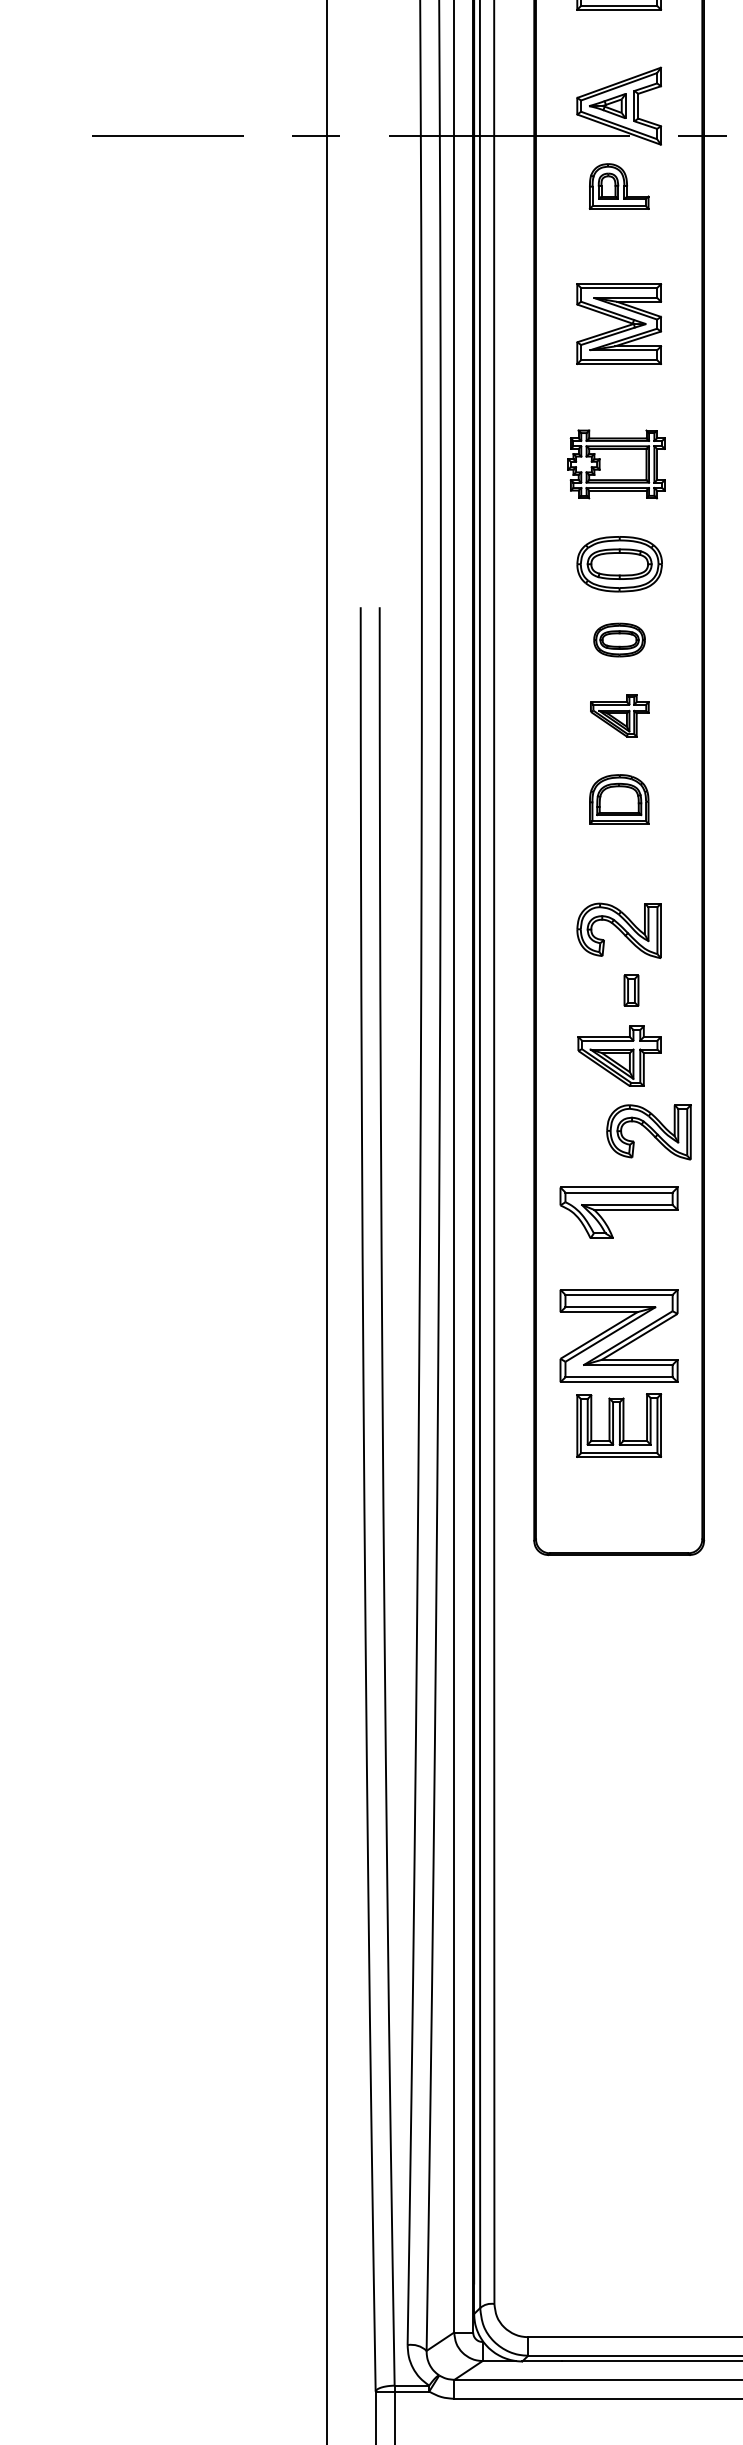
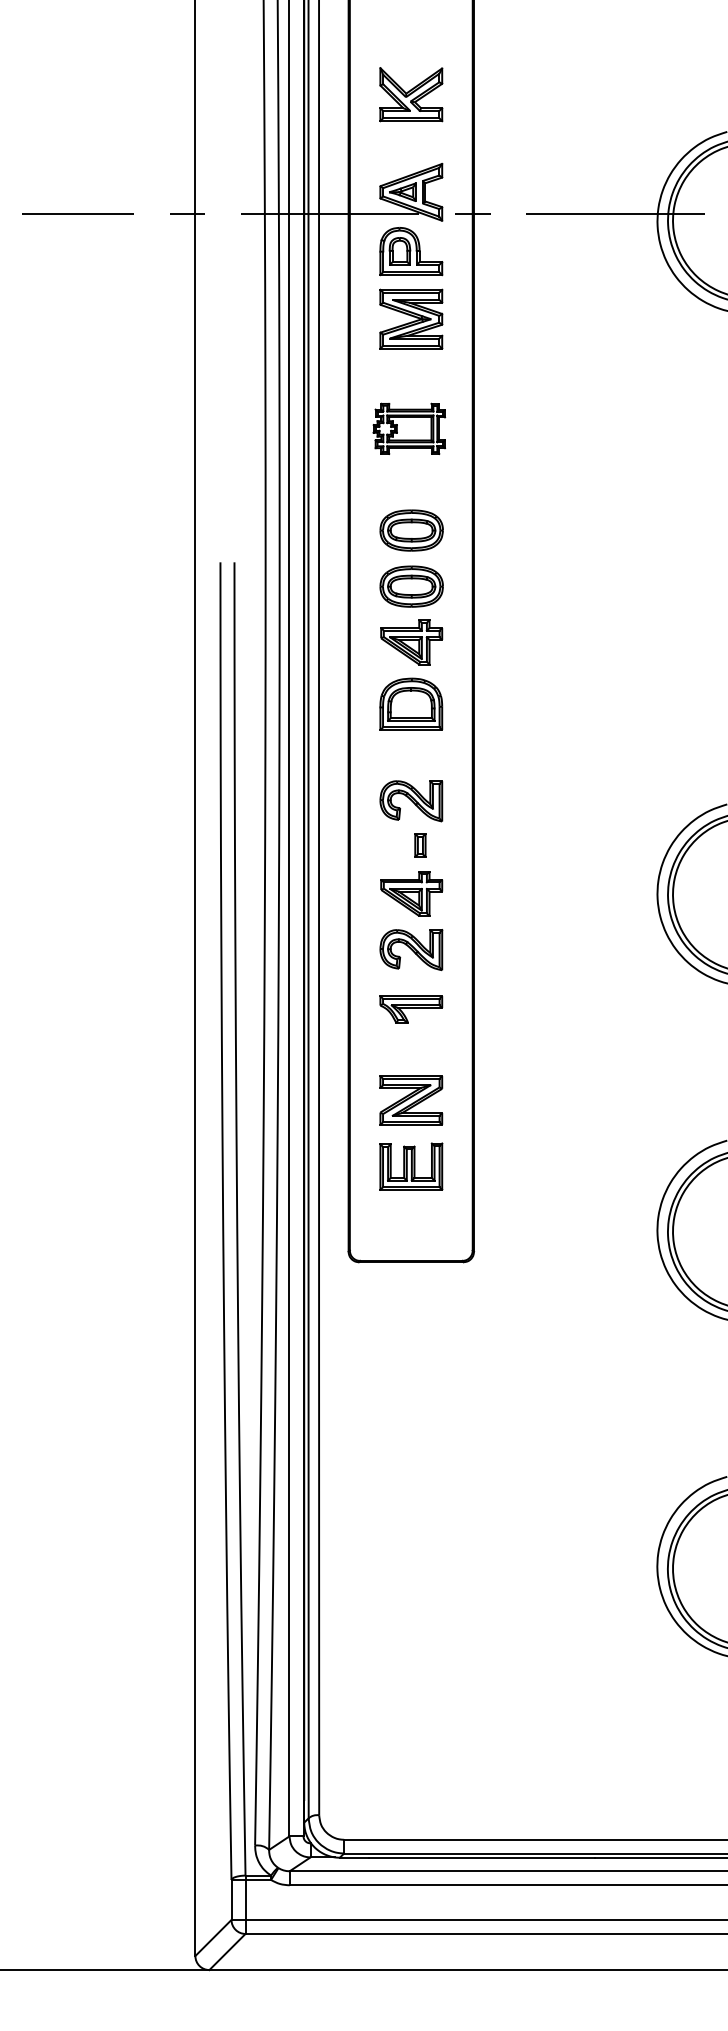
part: (619, 186) -> (411, 251), size x1.43
part: (619, 323) -> (411, 318), moved
part: (616, 463) -> (409, 428), moved
part: (619, 639) -> (411, 586), size x1.67
part: (619, 715) -> (411, 642), size x1.43
part: (619, 798) -> (411, 703), size x1.43
part: (649, 1132) -> (411, 950), moved
part: (619, 1212) -> (411, 1009), size x0.71
part: (619, 1336) -> (411, 1100), size x0.71

